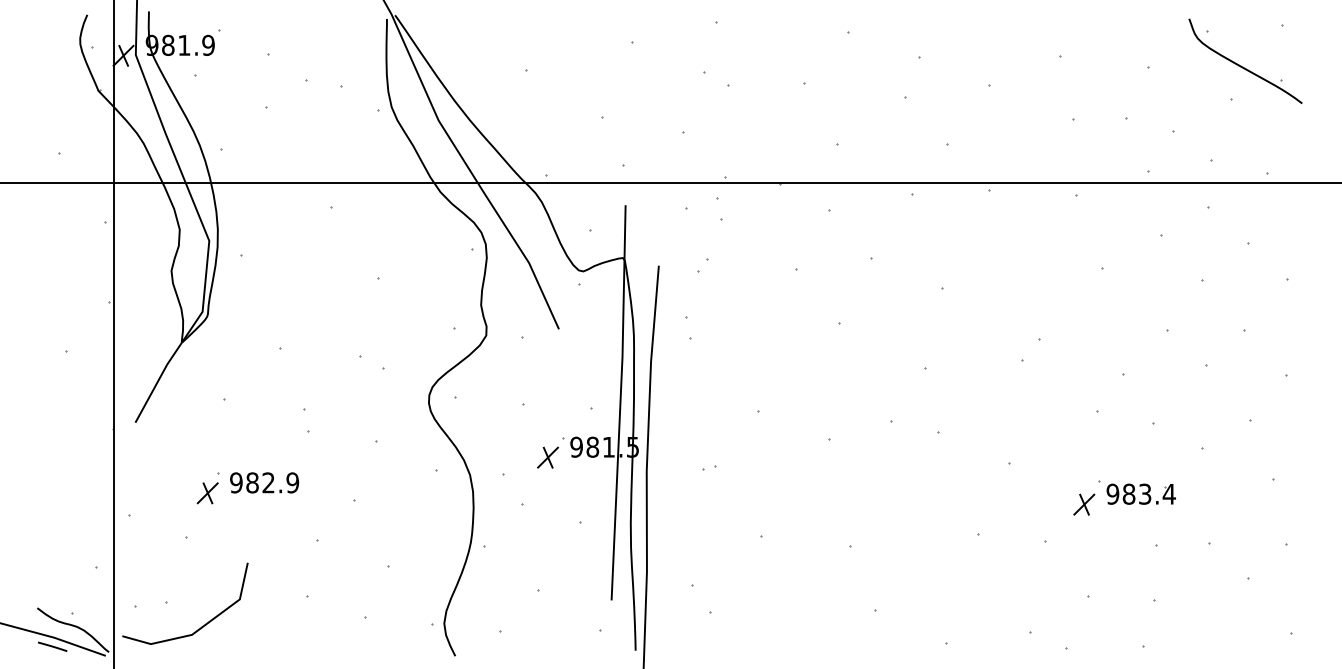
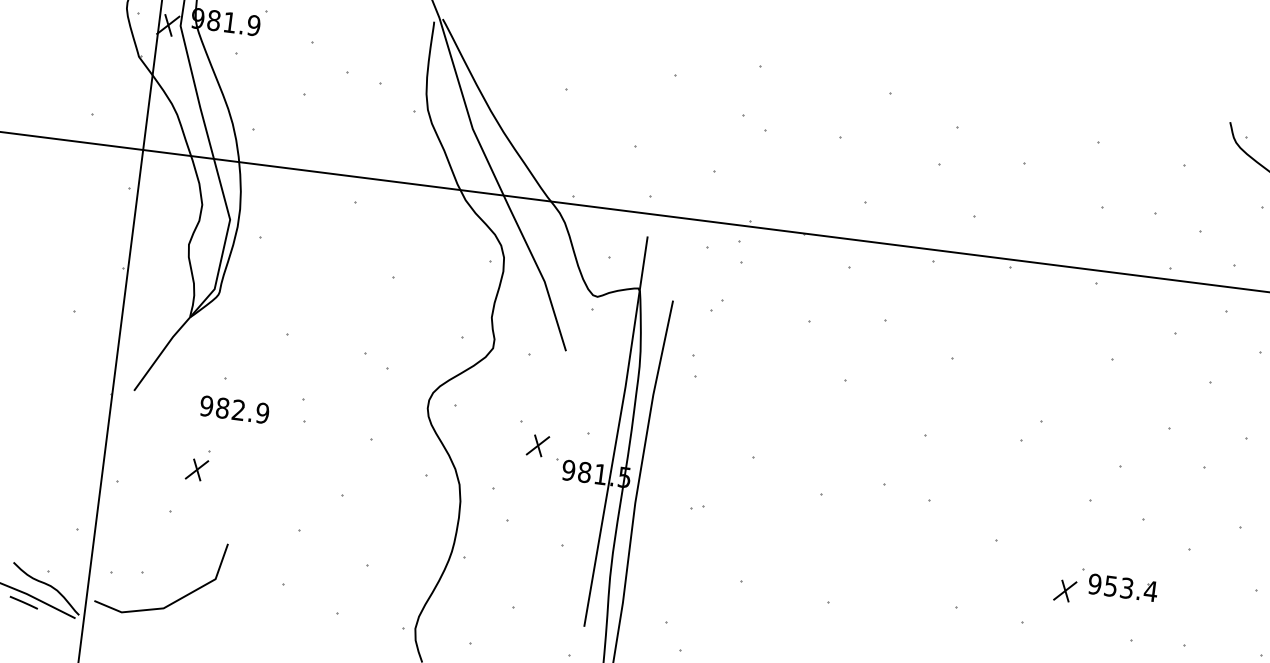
part: (547, 457) -> (537, 445), moved
part: (264, 482) -> (234, 409), moved
text: (1128, 493) -> (1110, 585), 983.4 -> 953.4

